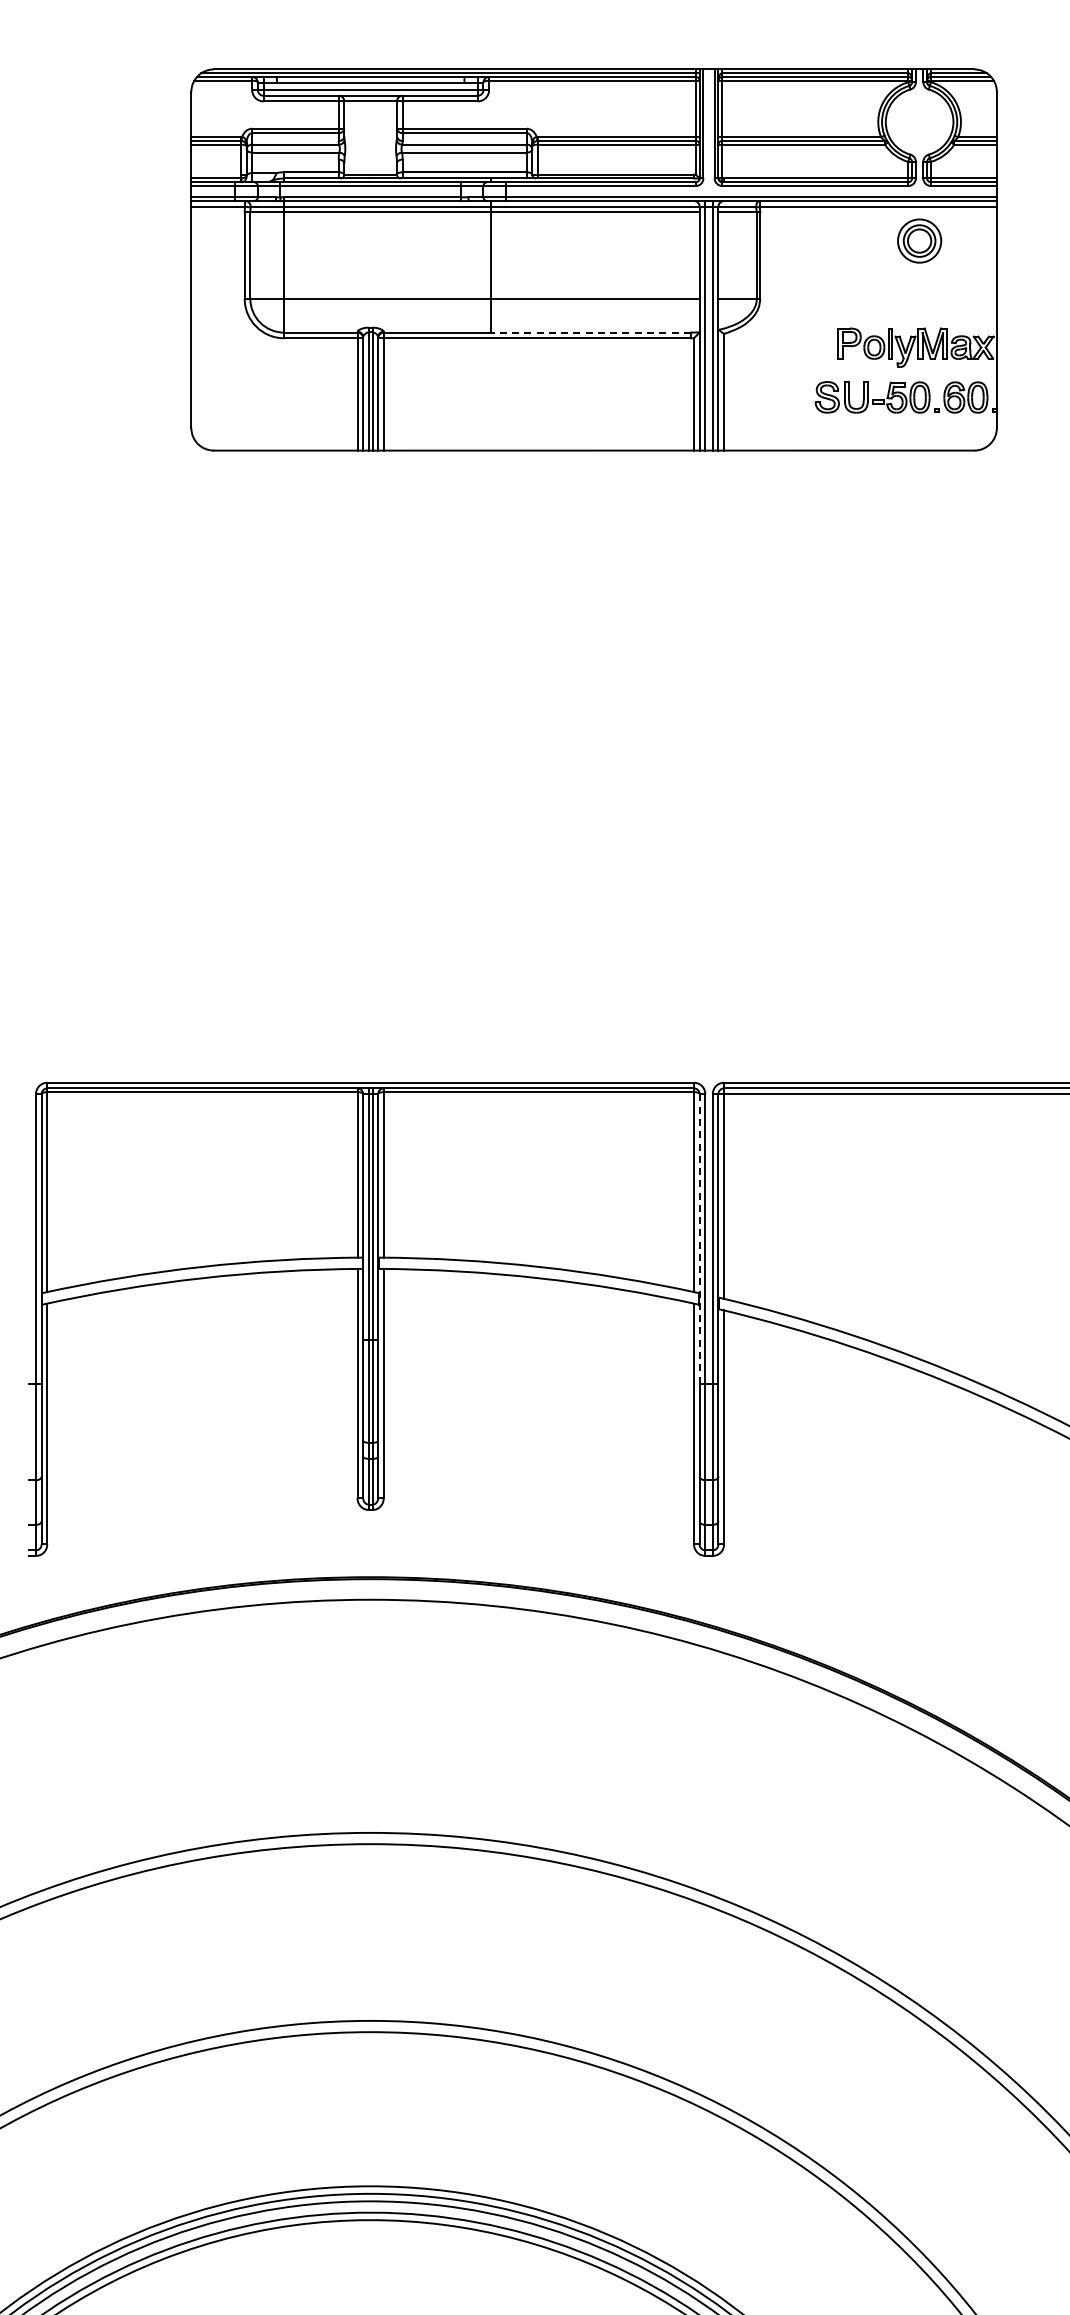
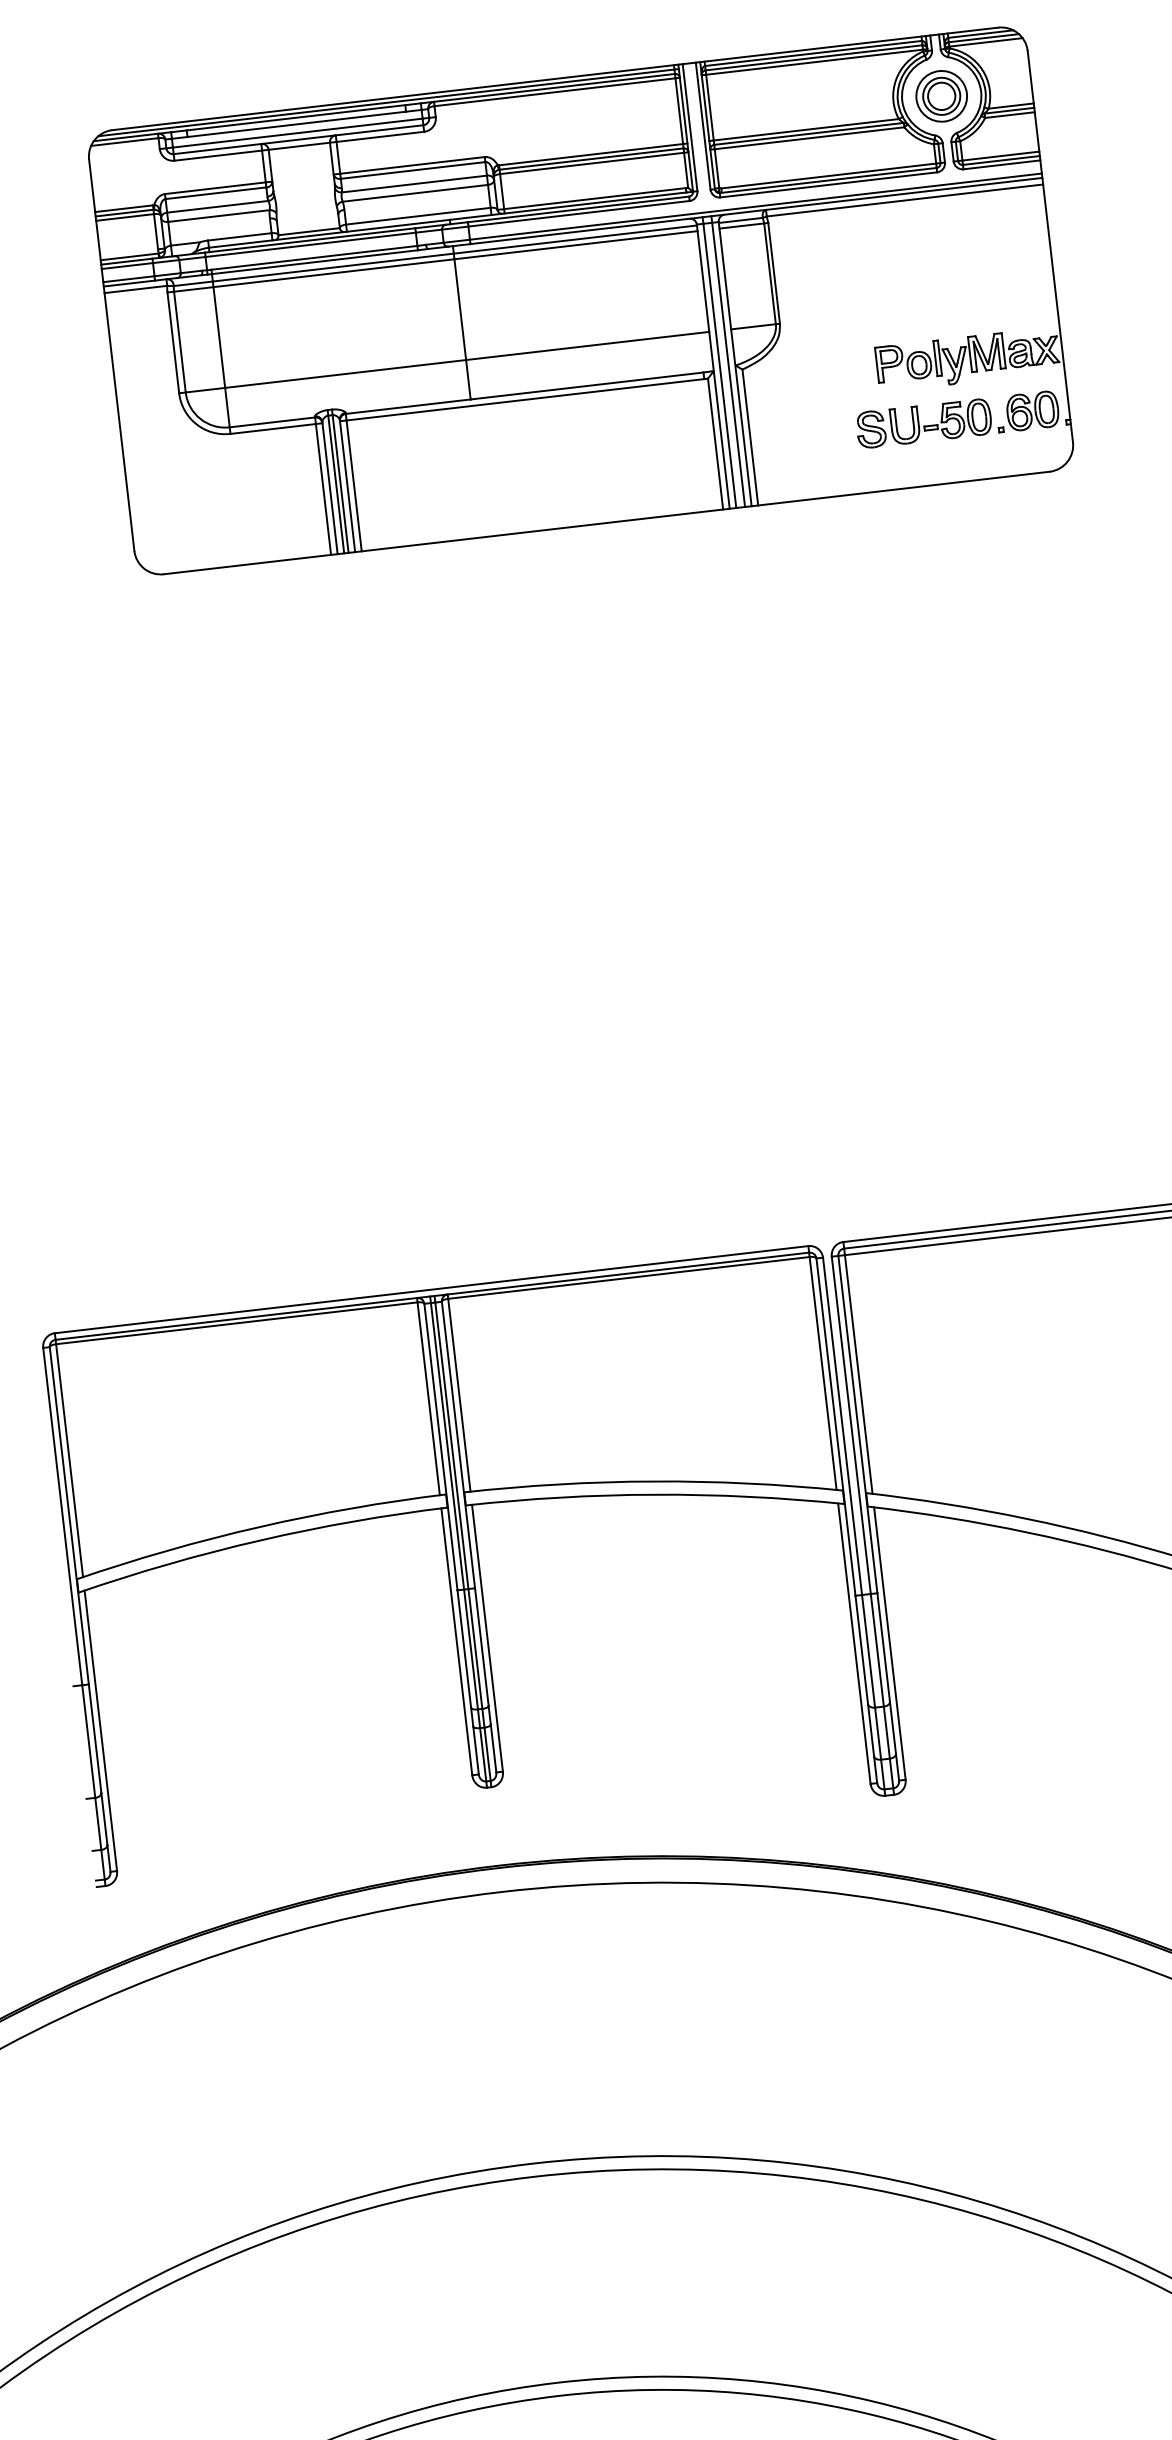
part: (919, 240) -> (941, 95), moved
line: (590, 332) -> (586, 385), dashed -> solid
line: (699, 1238) -> (835, 1426), dashed -> solid

